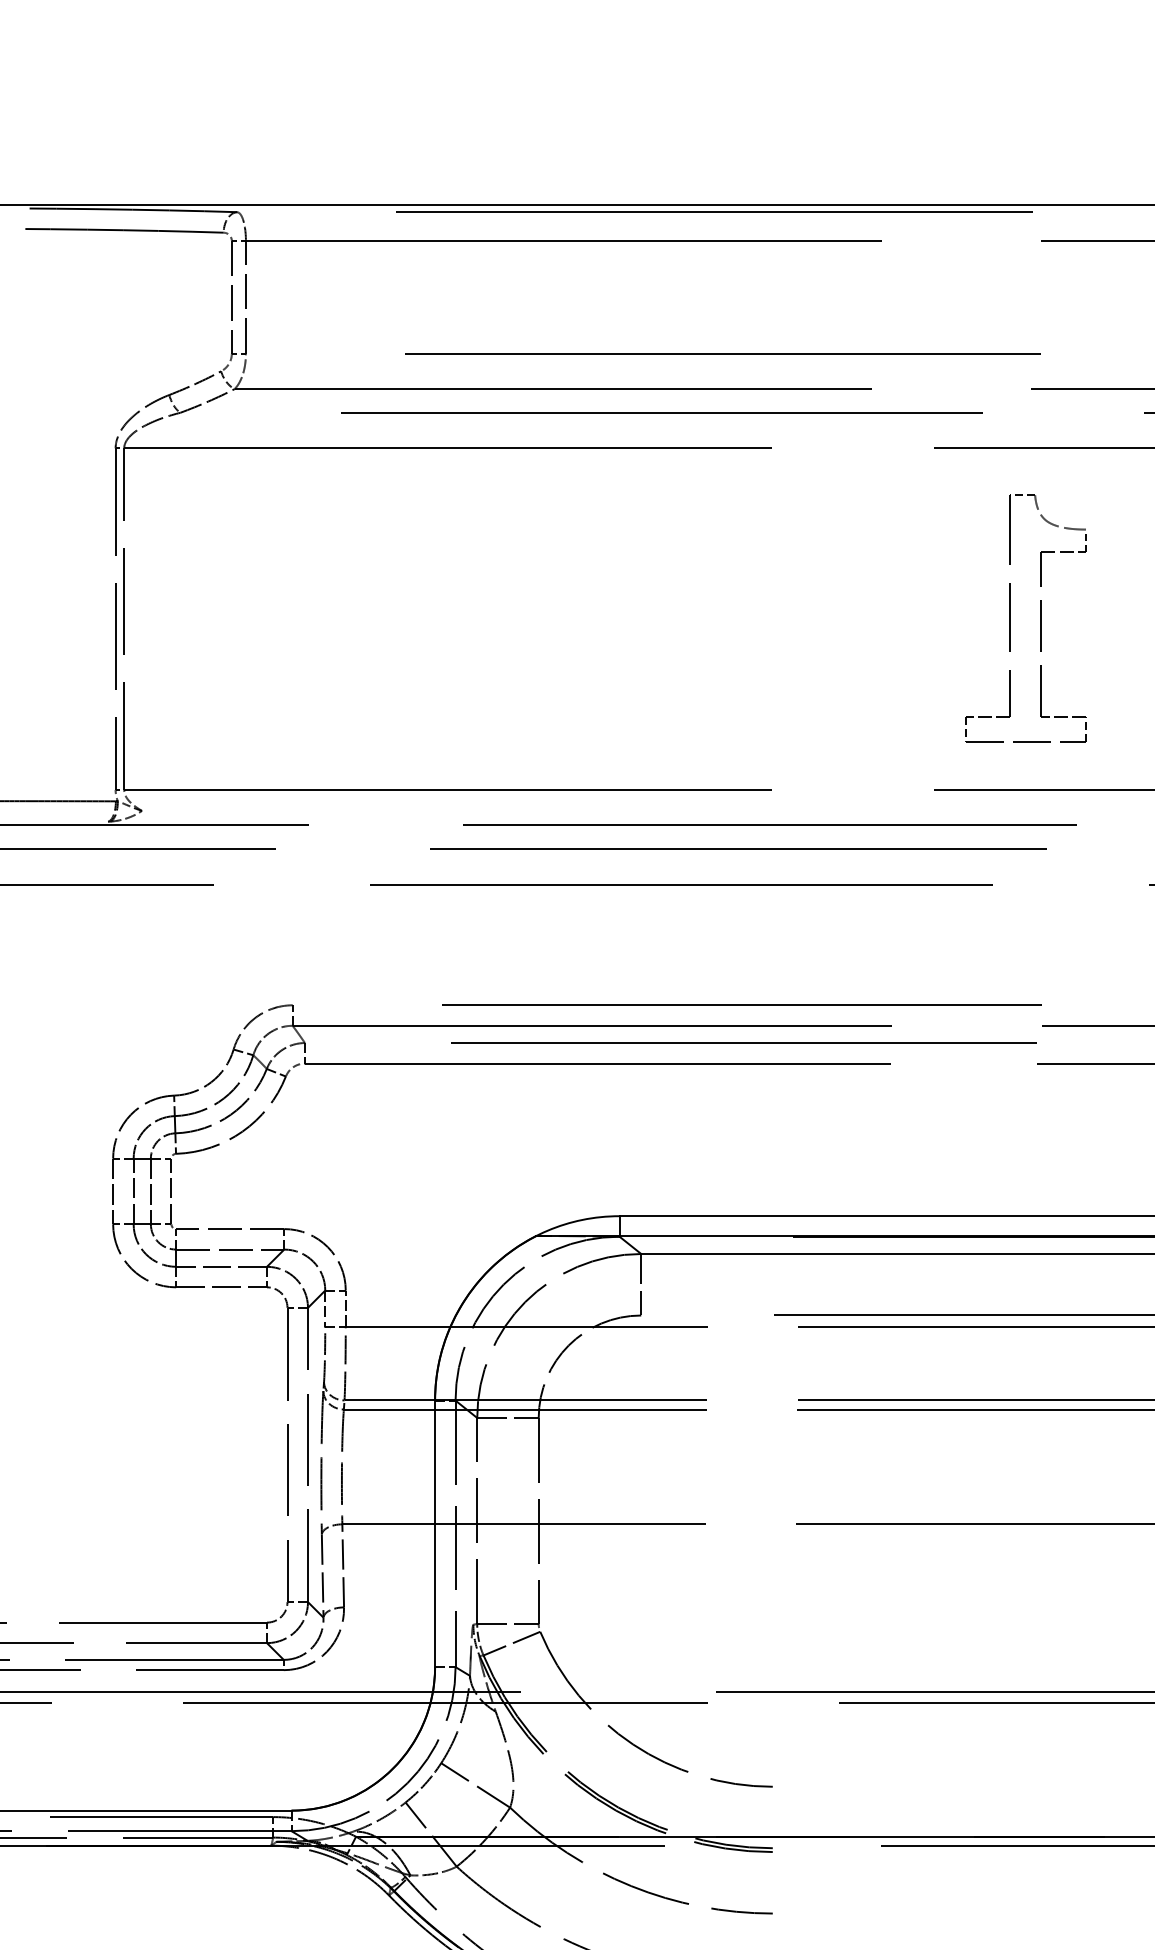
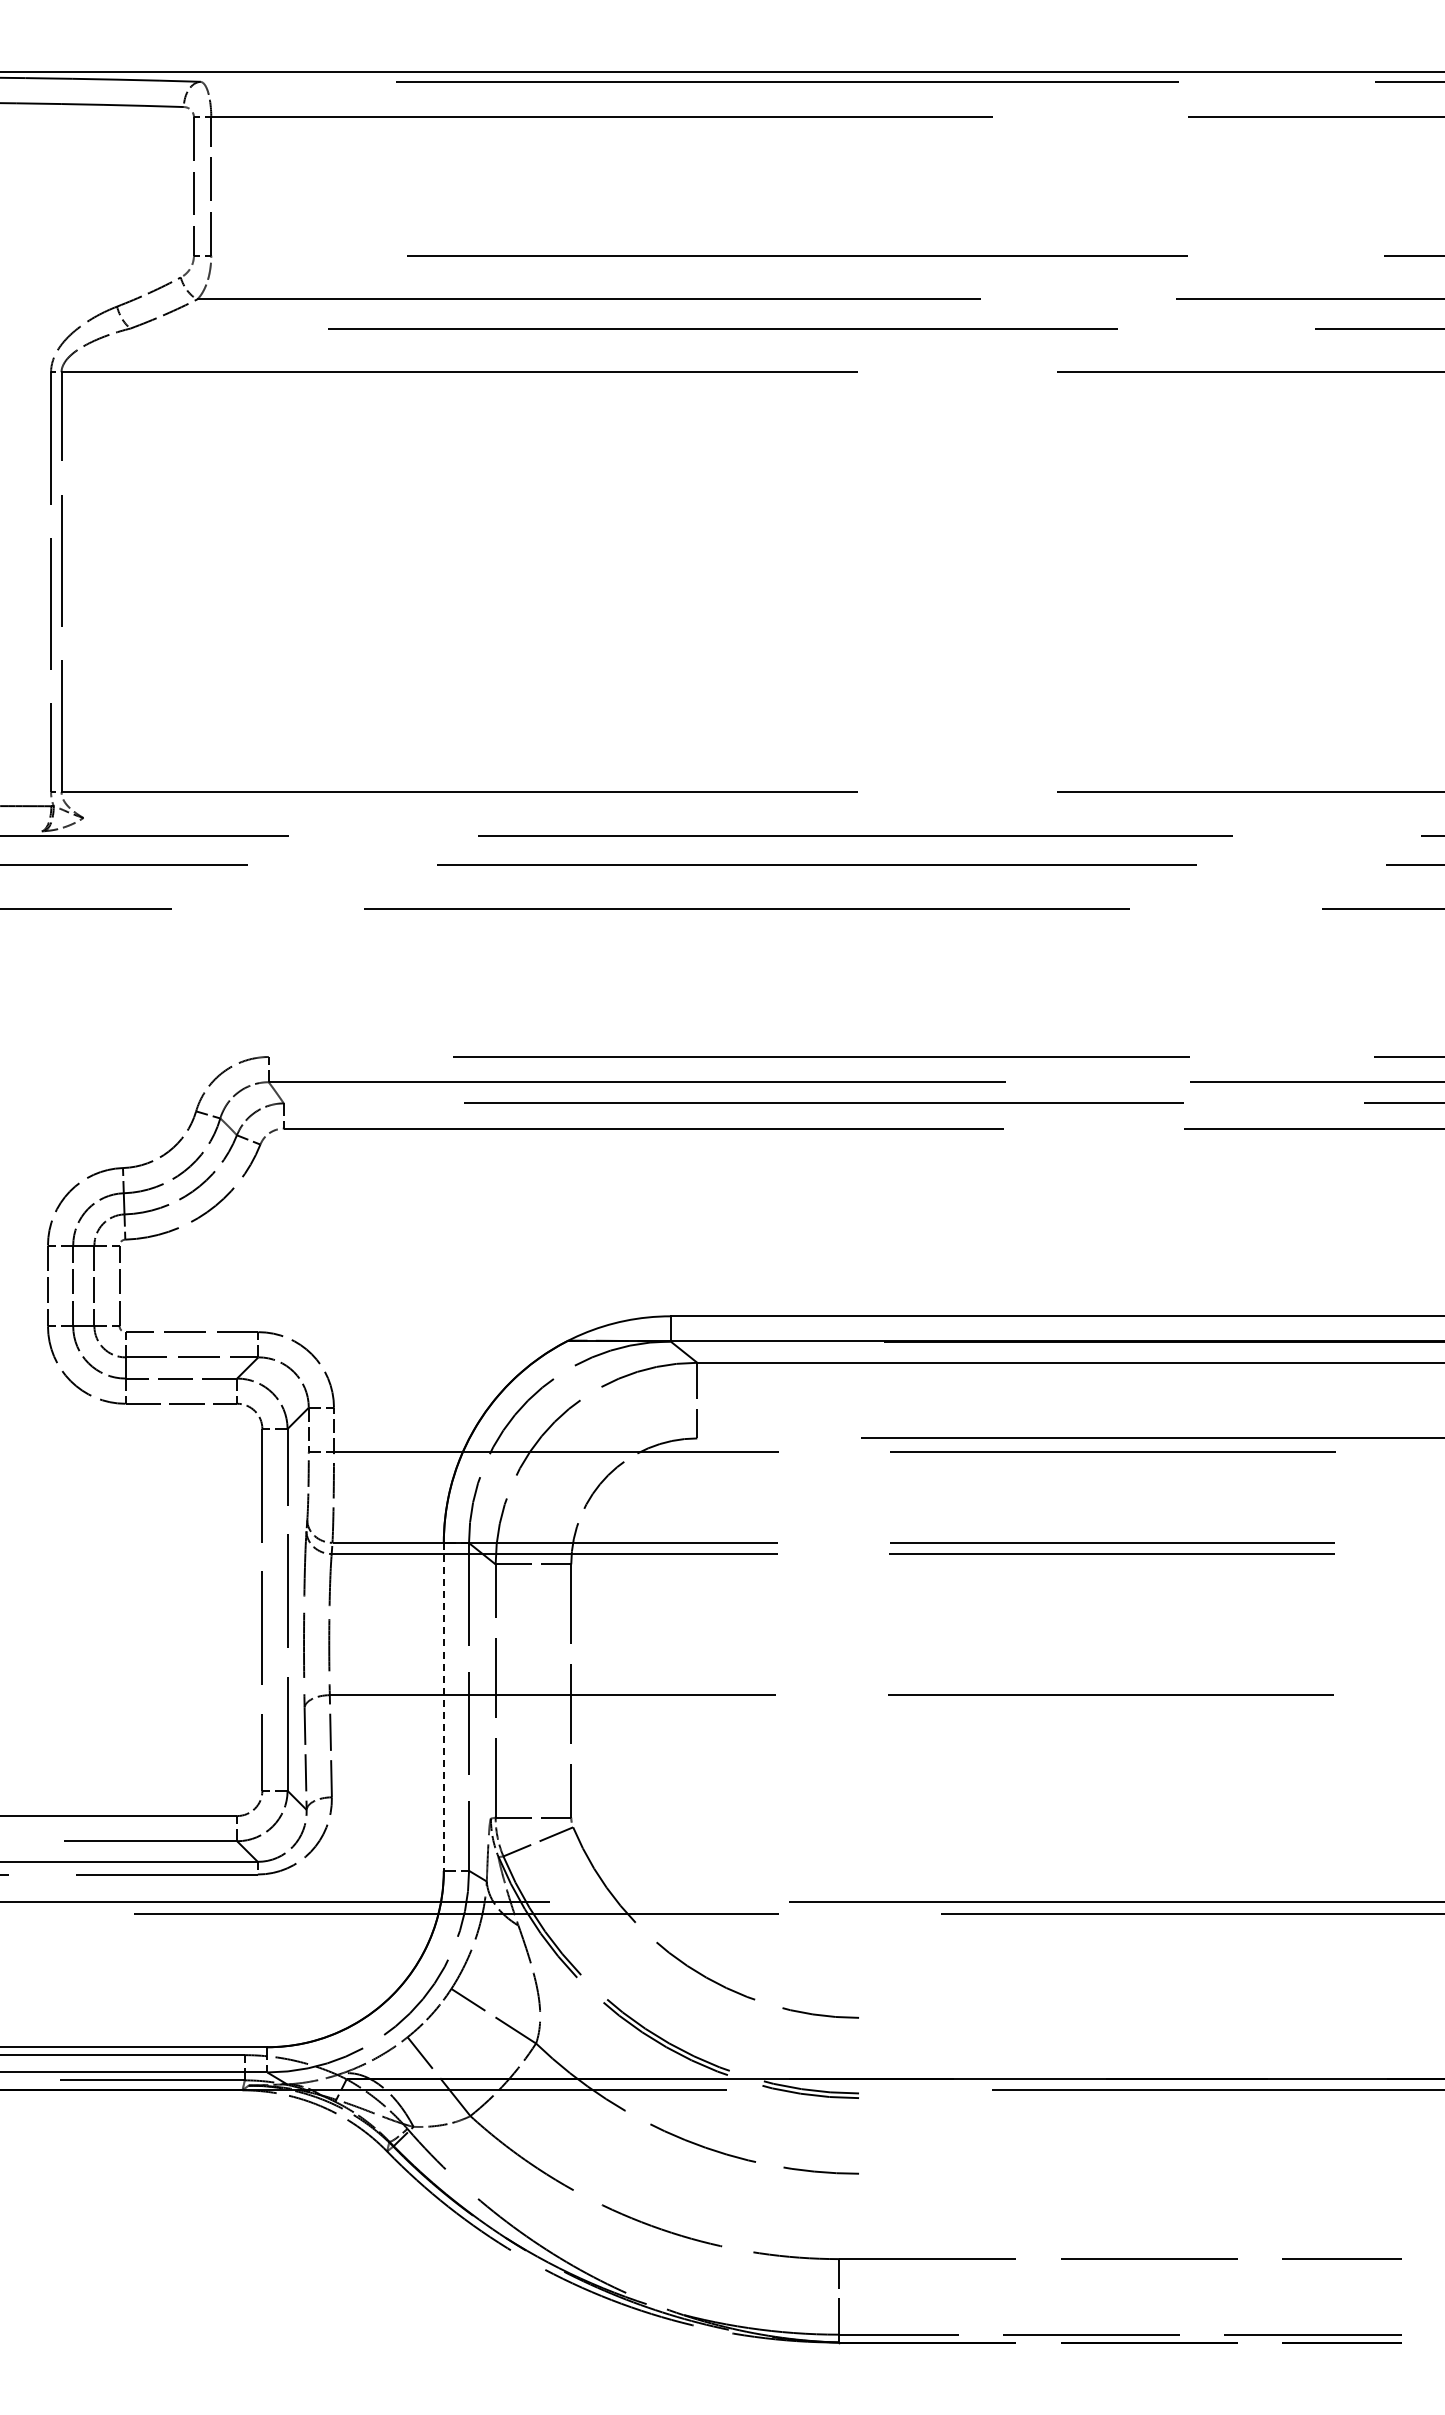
part: (1040, 618) -> (1188, 581), removed
line: (434, 1533) -> (443, 1706), solid -> dashed

